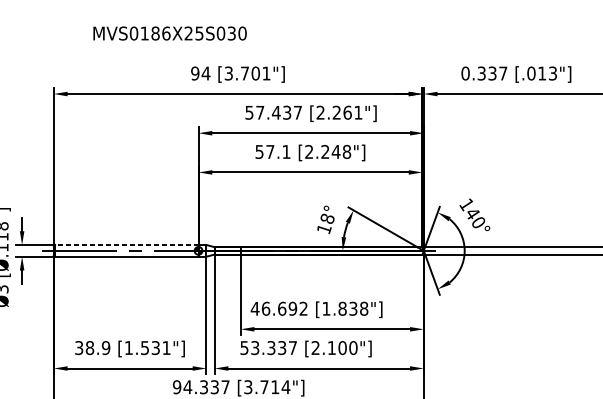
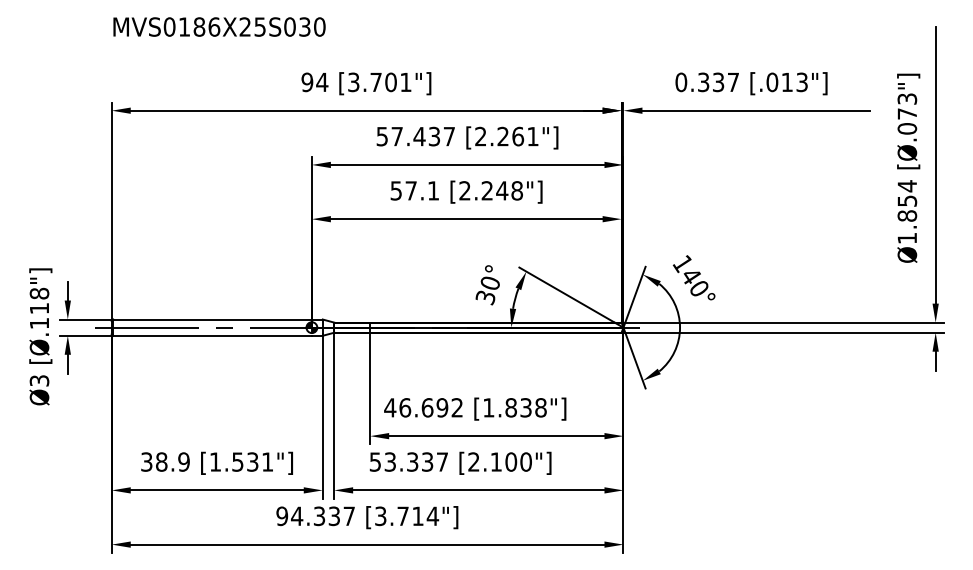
text: (170, 33) -> (219, 26), moved
text: (325, 224) -> (487, 290), 18° -> 30°
line: (126, 244) -> (212, 319), dashed -> solid

